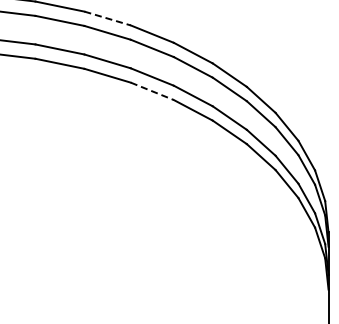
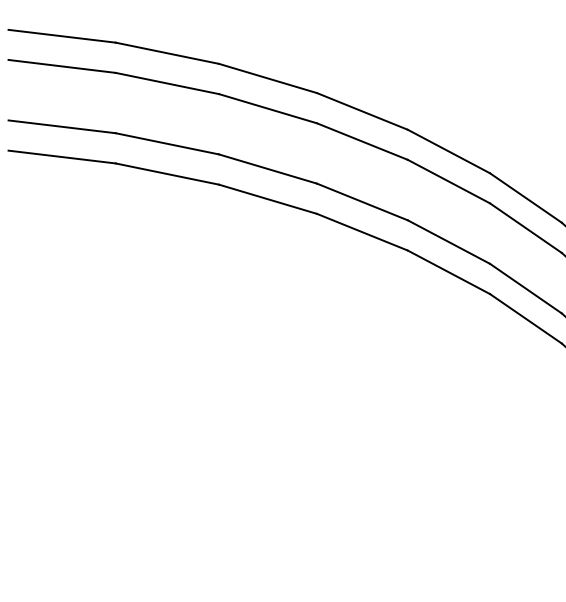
line: (108, 18) -> (269, 78), dashed -> solid
line: (152, 91) -> (362, 232), dashed -> solid

